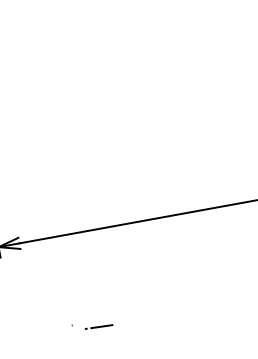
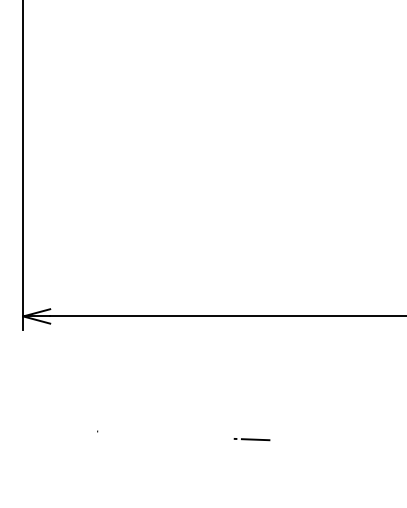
line: (98, 327) -> (251, 439), moved

